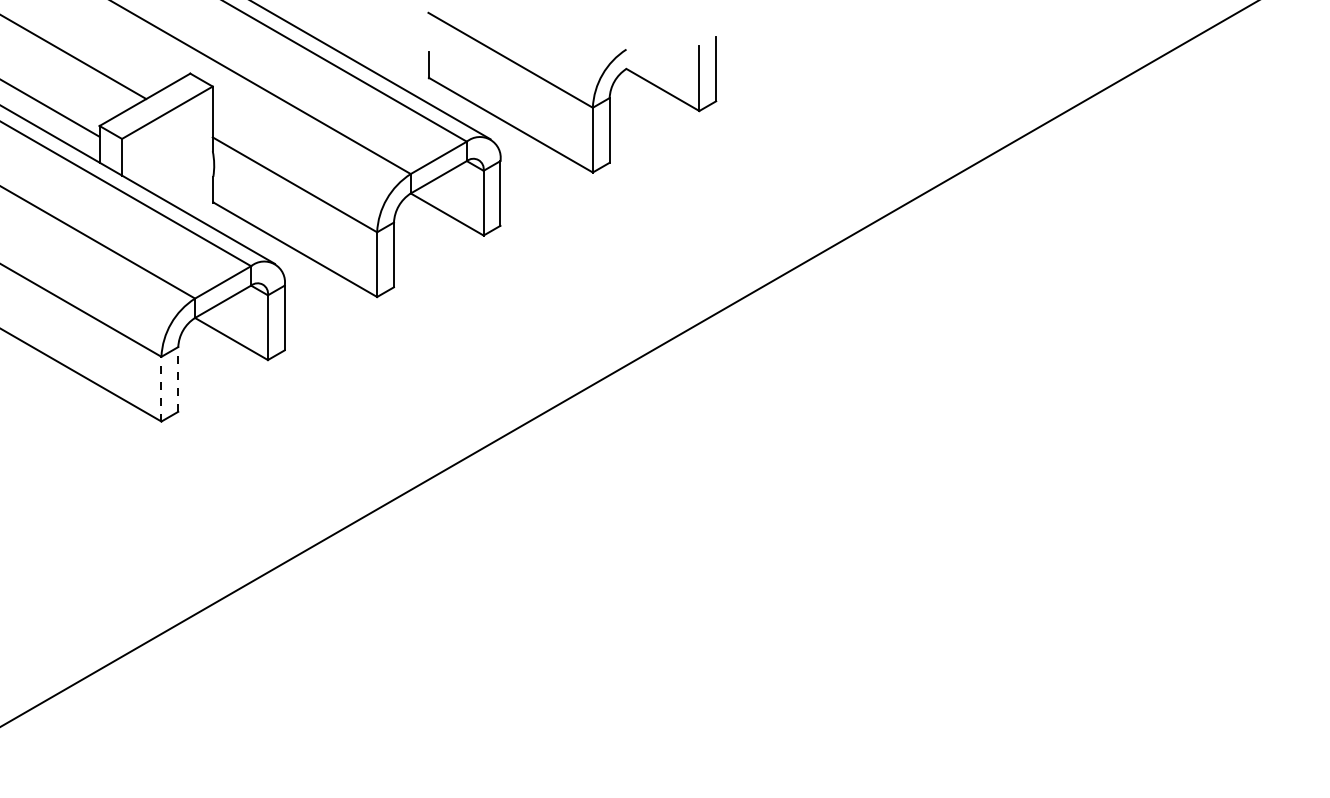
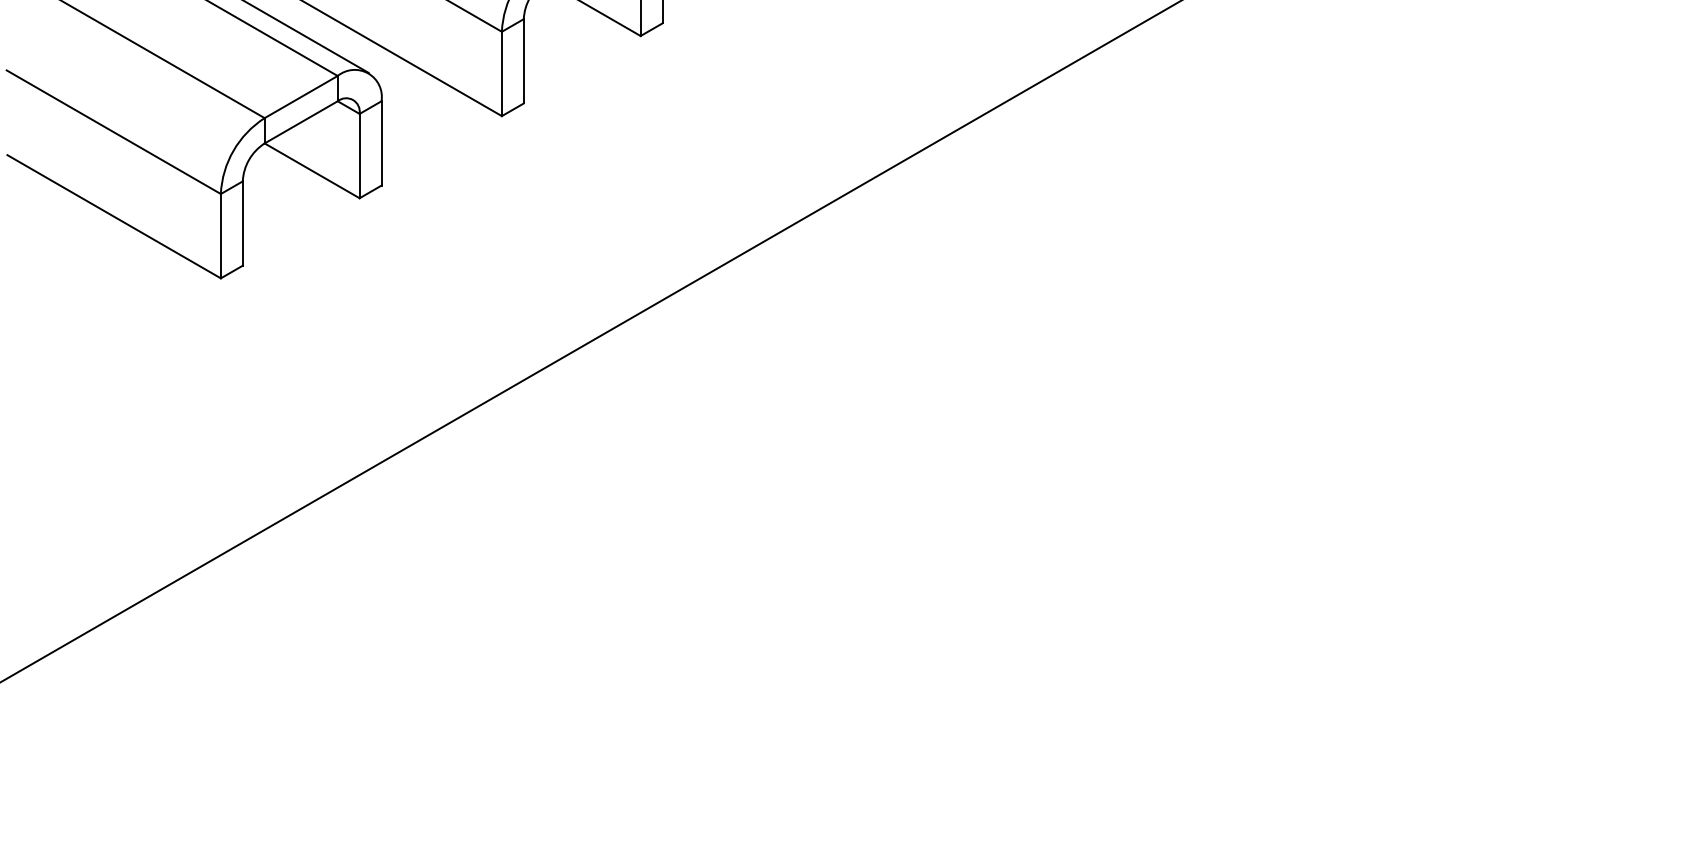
line: (178, 378) -> (243, 222), dashed -> solid
line: (161, 388) -> (220, 235), dashed -> solid

